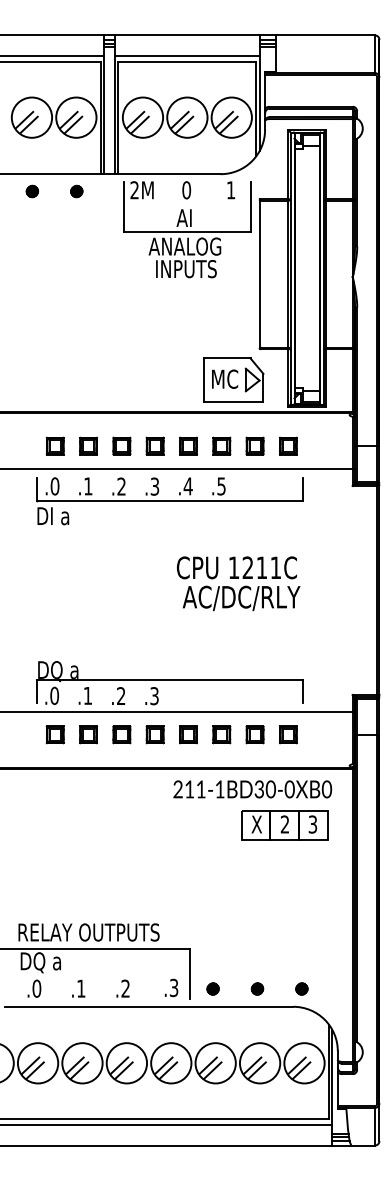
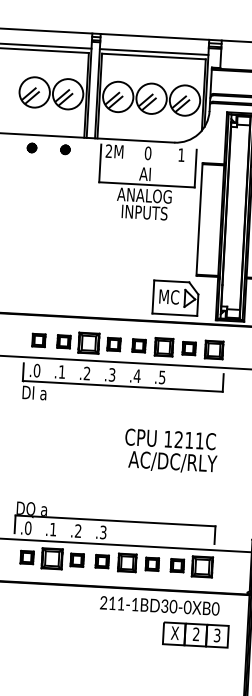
part: (121, 445) -> (88, 342), size x1.6
part: (221, 445) -> (163, 346), size x1.4
part: (288, 445) -> (214, 349), size x1.4
part: (88, 734) -> (52, 558), size x1.6
part: (188, 734) -> (127, 562), size x1.4
part: (288, 734) -> (202, 566), size x1.6
text: (252, 789) -> (159, 605), moved

